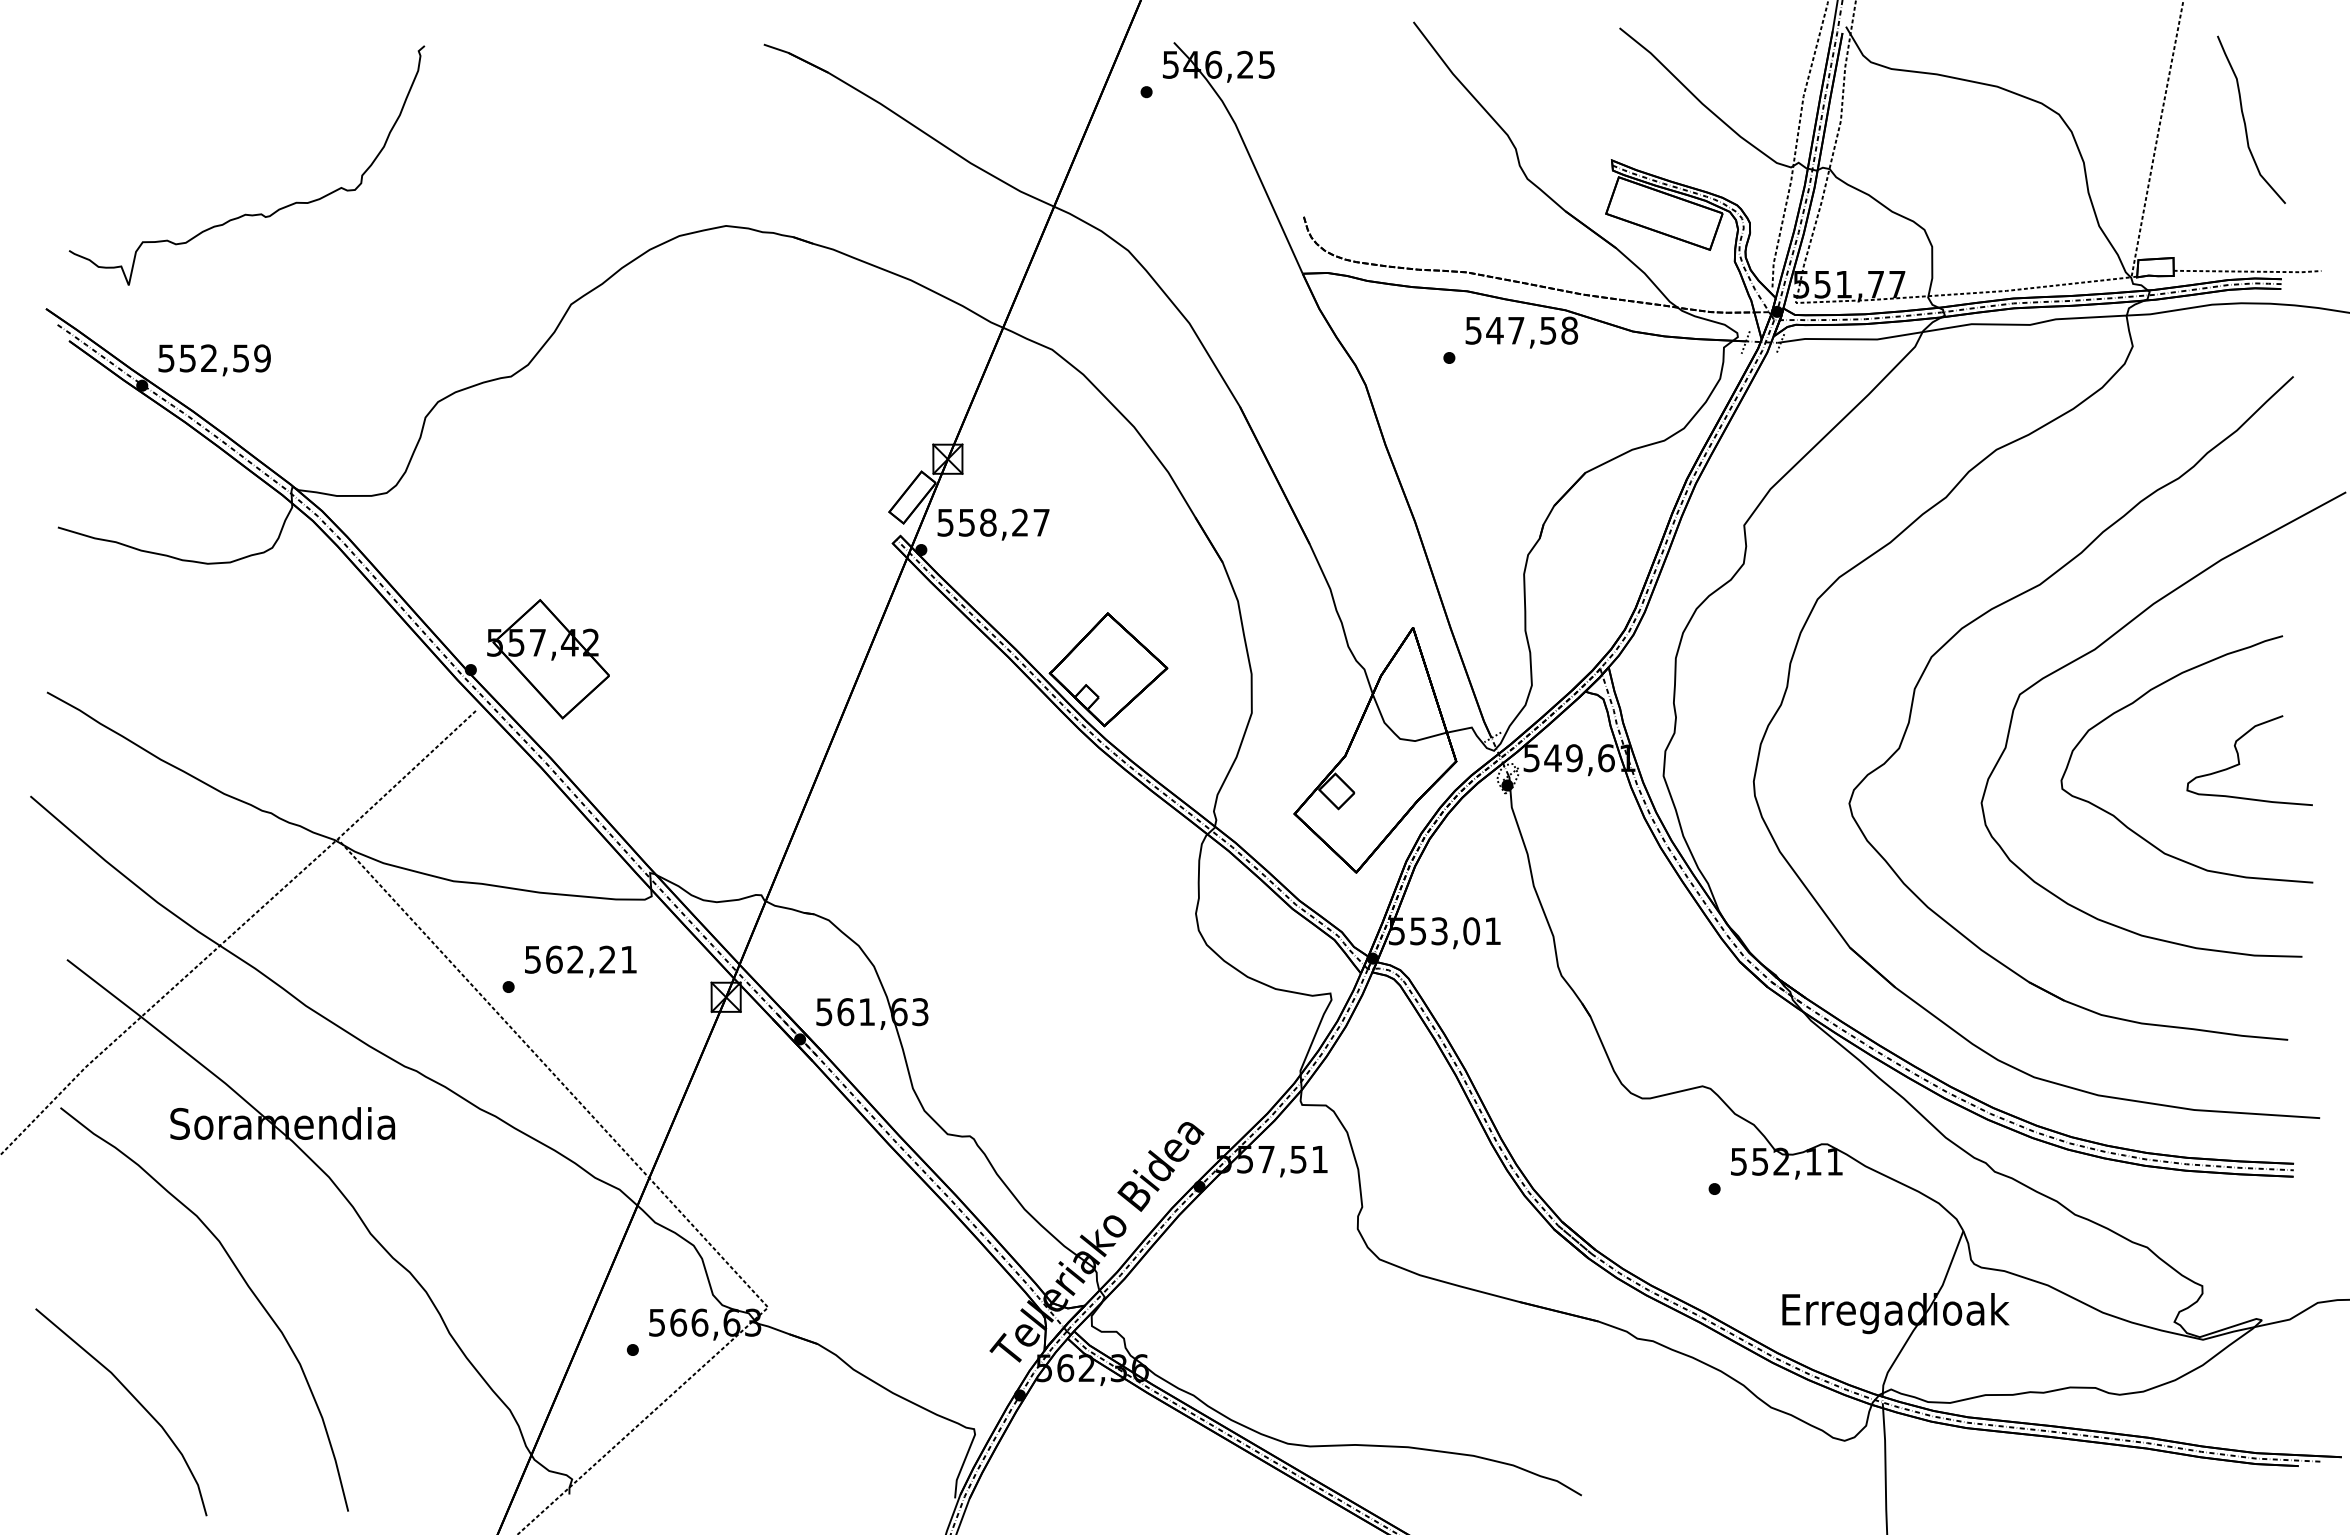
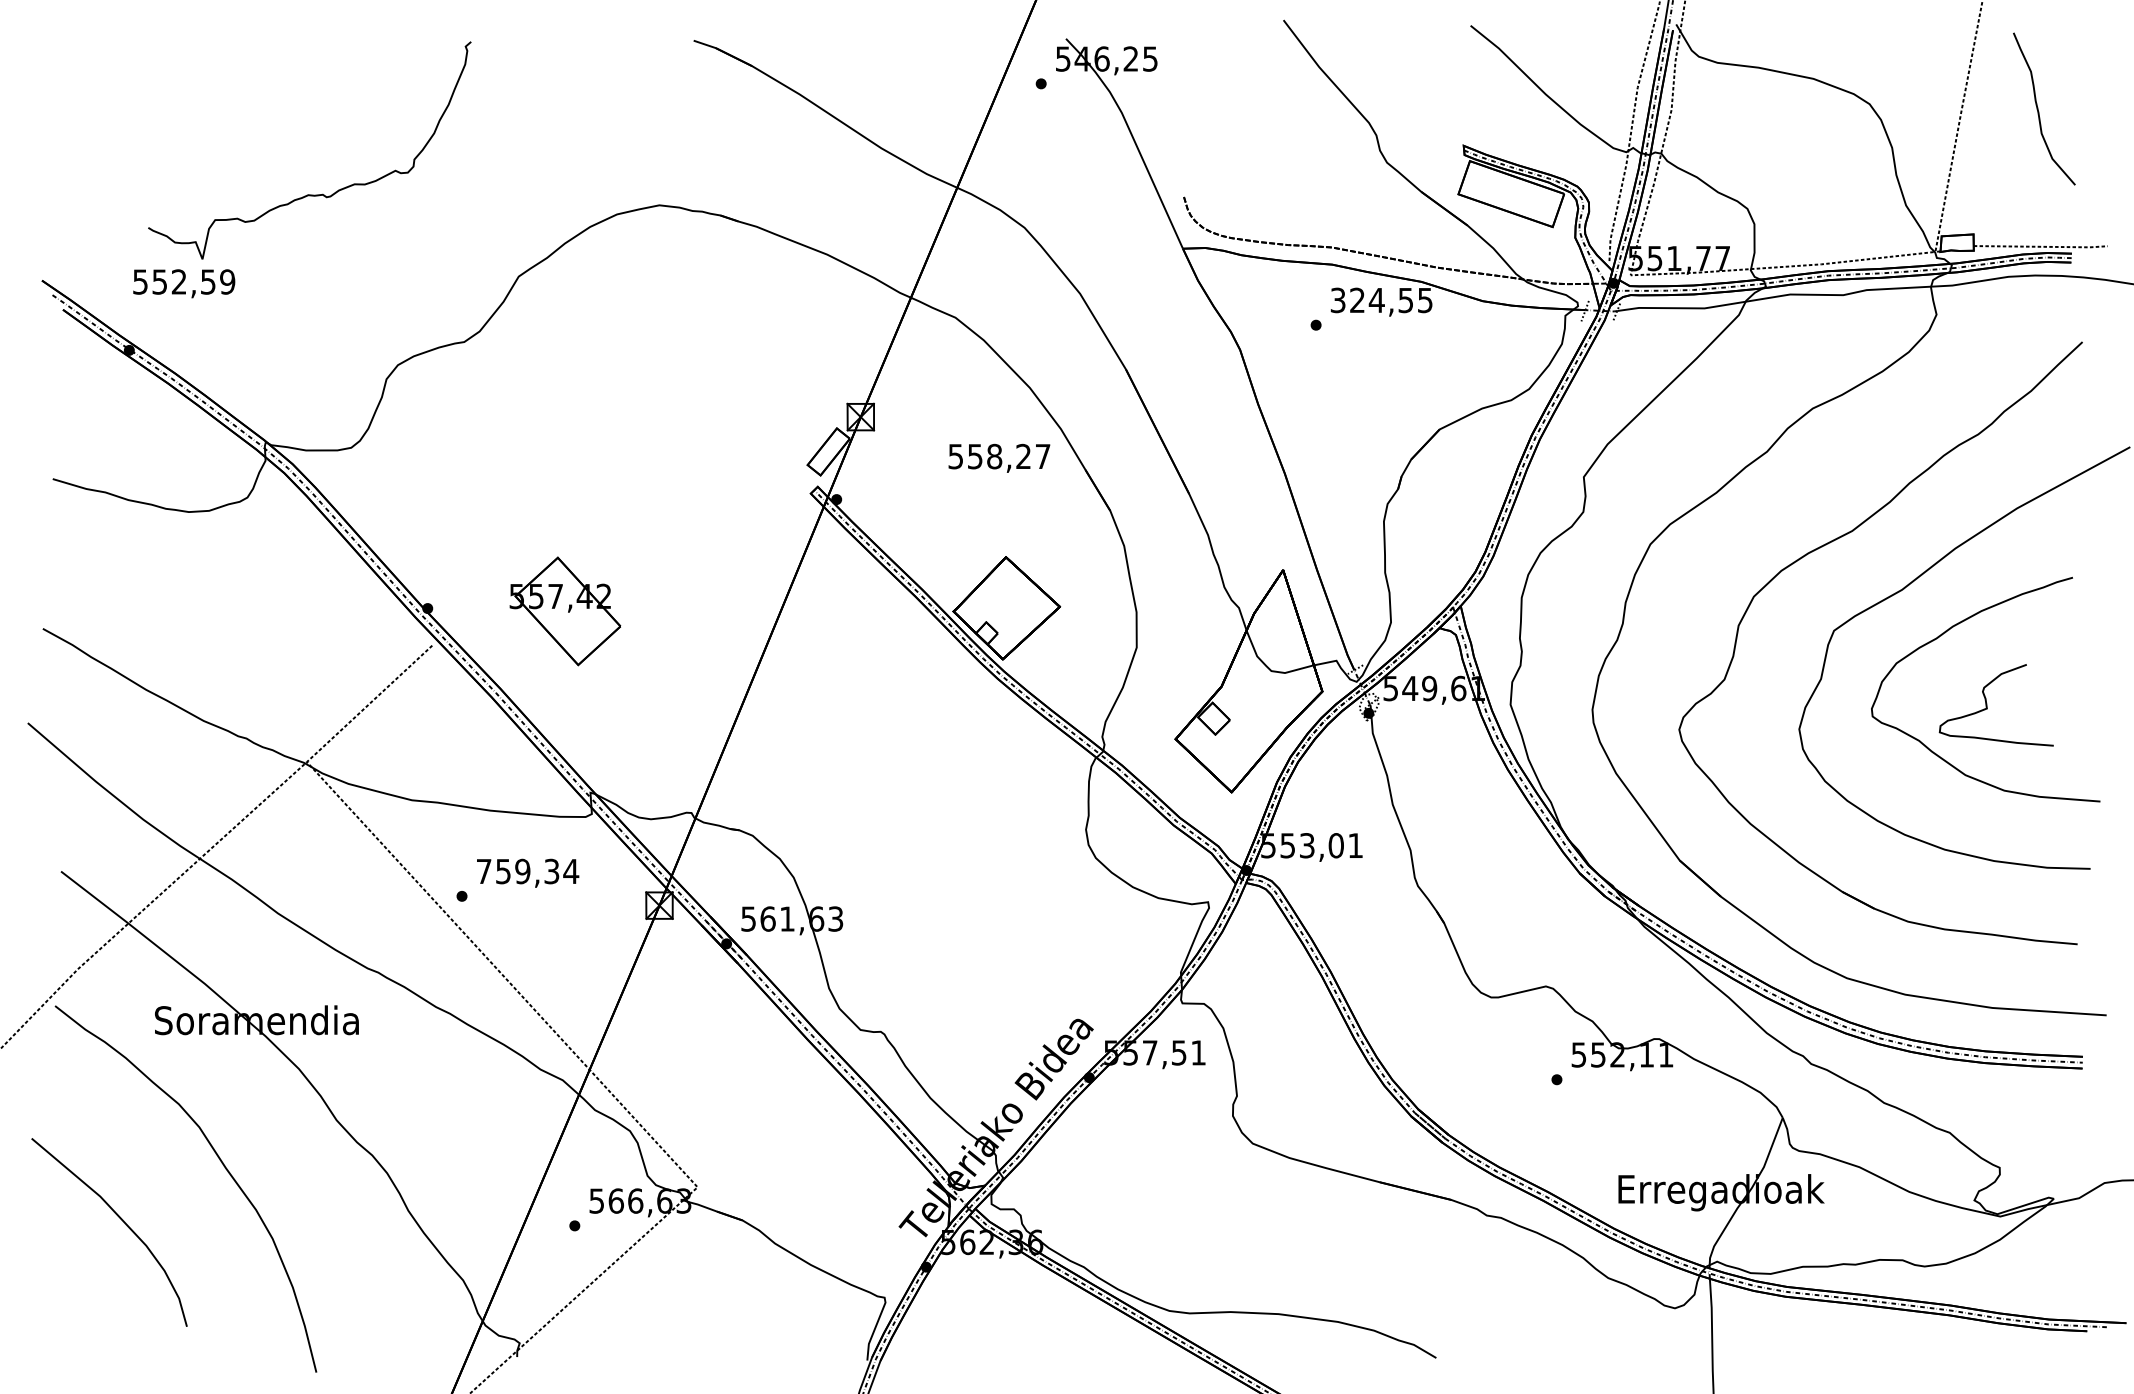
curve: (245, 213) -> (308, 194), moved
text: (1522, 330) -> (1382, 300), 547,58 -> 324,55
text: (214, 360) -> (184, 283), moved
text: (993, 524) -> (999, 458), moved
part: (548, 659) -> (565, 611), moved
curve: (2240, 763) -> (1988, 707), moved
text: (581, 959) -> (528, 871), 562,21 -> 759,34
curve: (134, 1399) -> (121, 1220), moved

